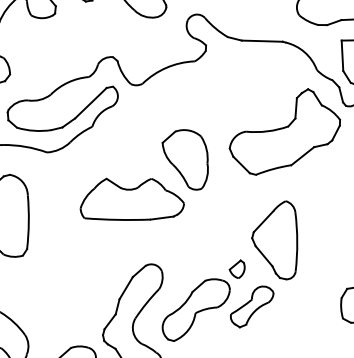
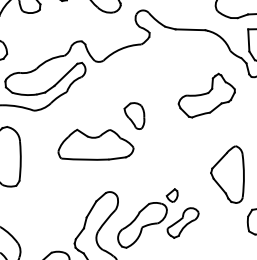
part: (284, 131) -> (206, 95), size x0.7
part: (185, 159) -> (134, 115), size x0.6
part: (274, 240) -> (227, 174), moved

